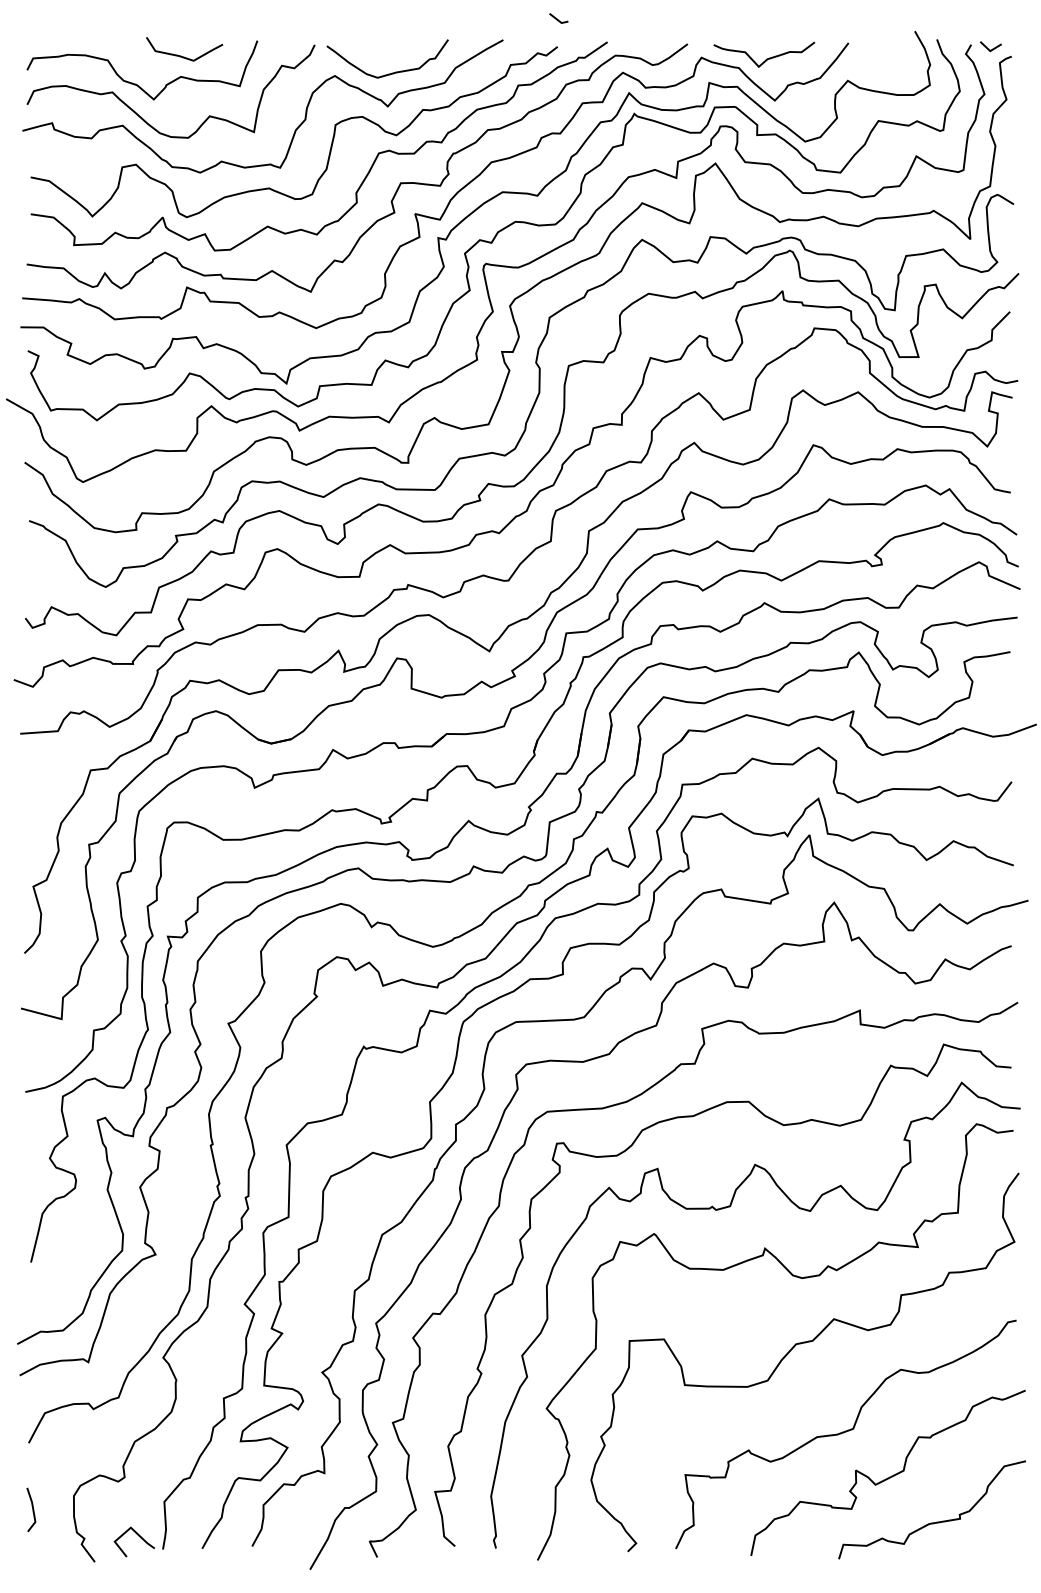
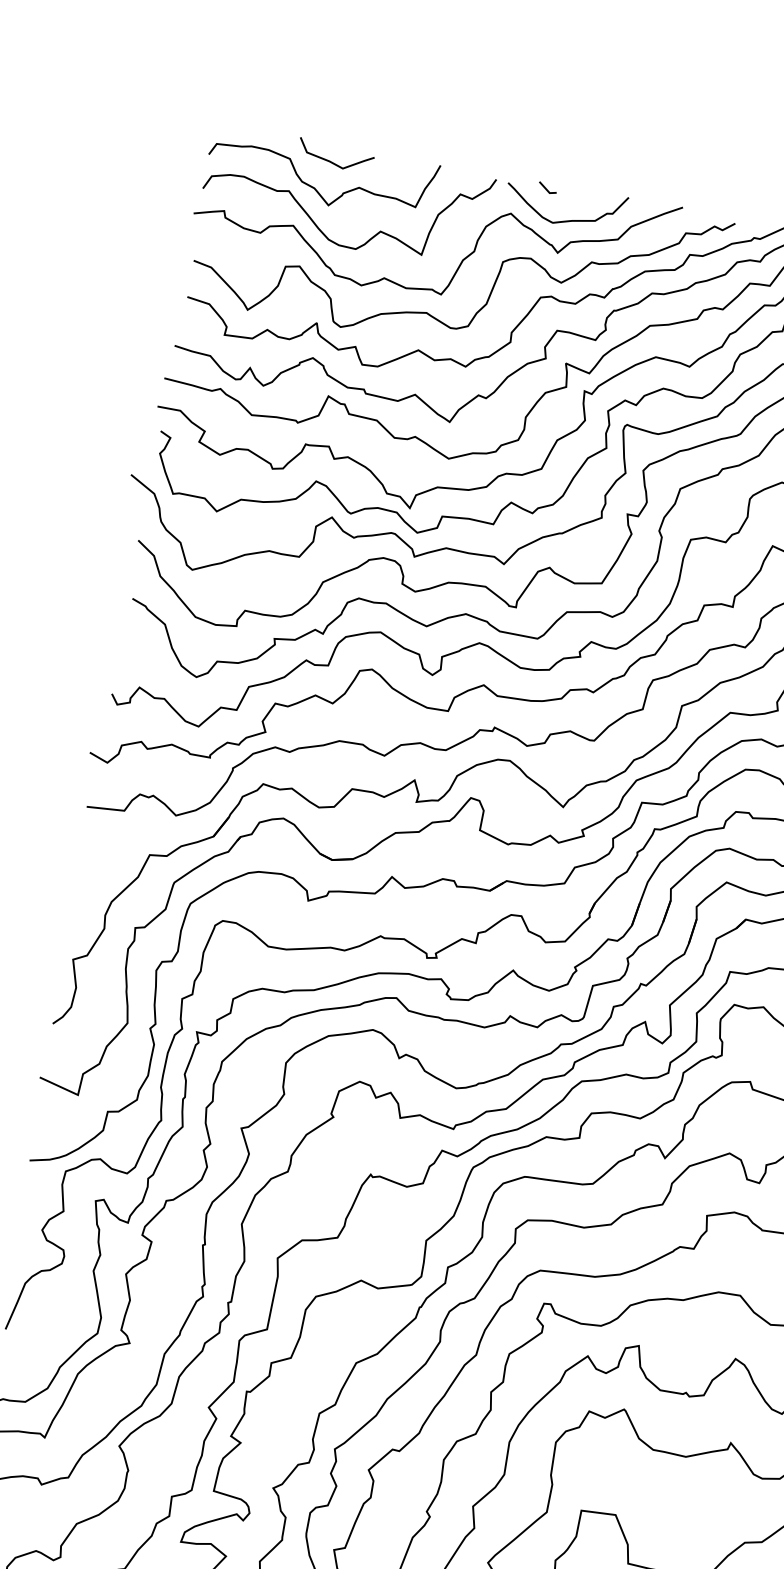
line: (557, 18) -> (546, 187), moved
curve: (181, 55) -> (331, 161), moved

